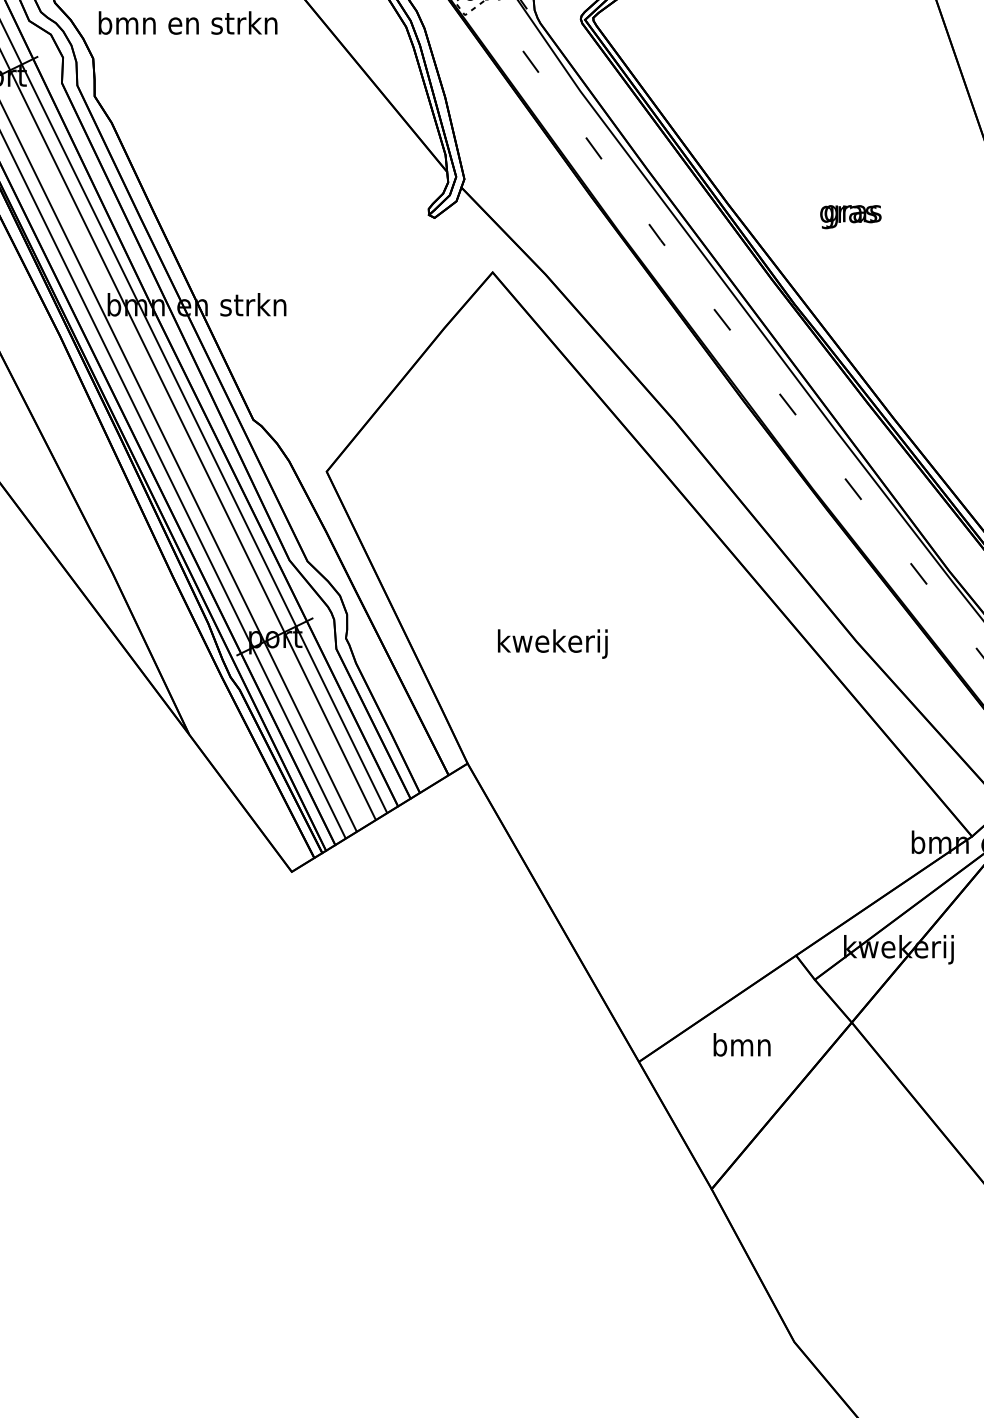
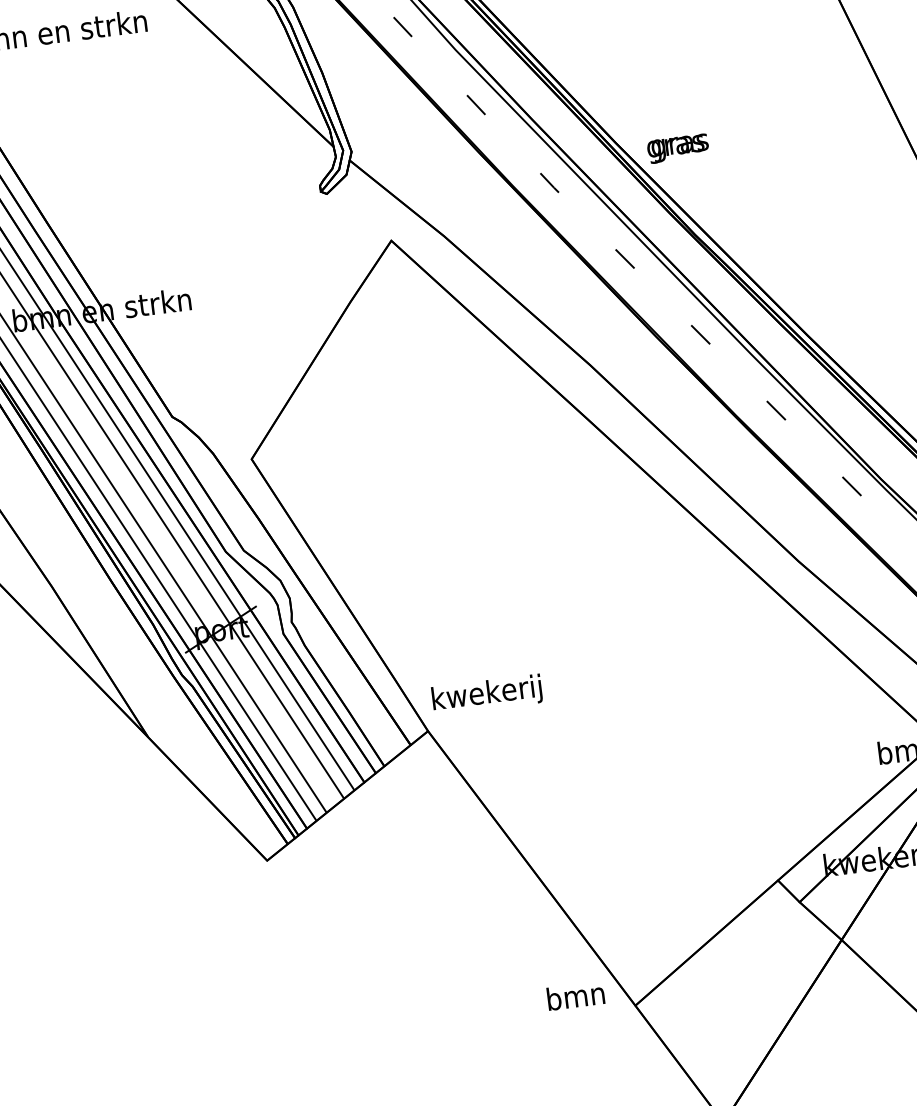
text: (850, 217) -> (677, 149), moved
text: (552, 643) -> (486, 694), moved
text: (741, 1044) -> (575, 995), moved

